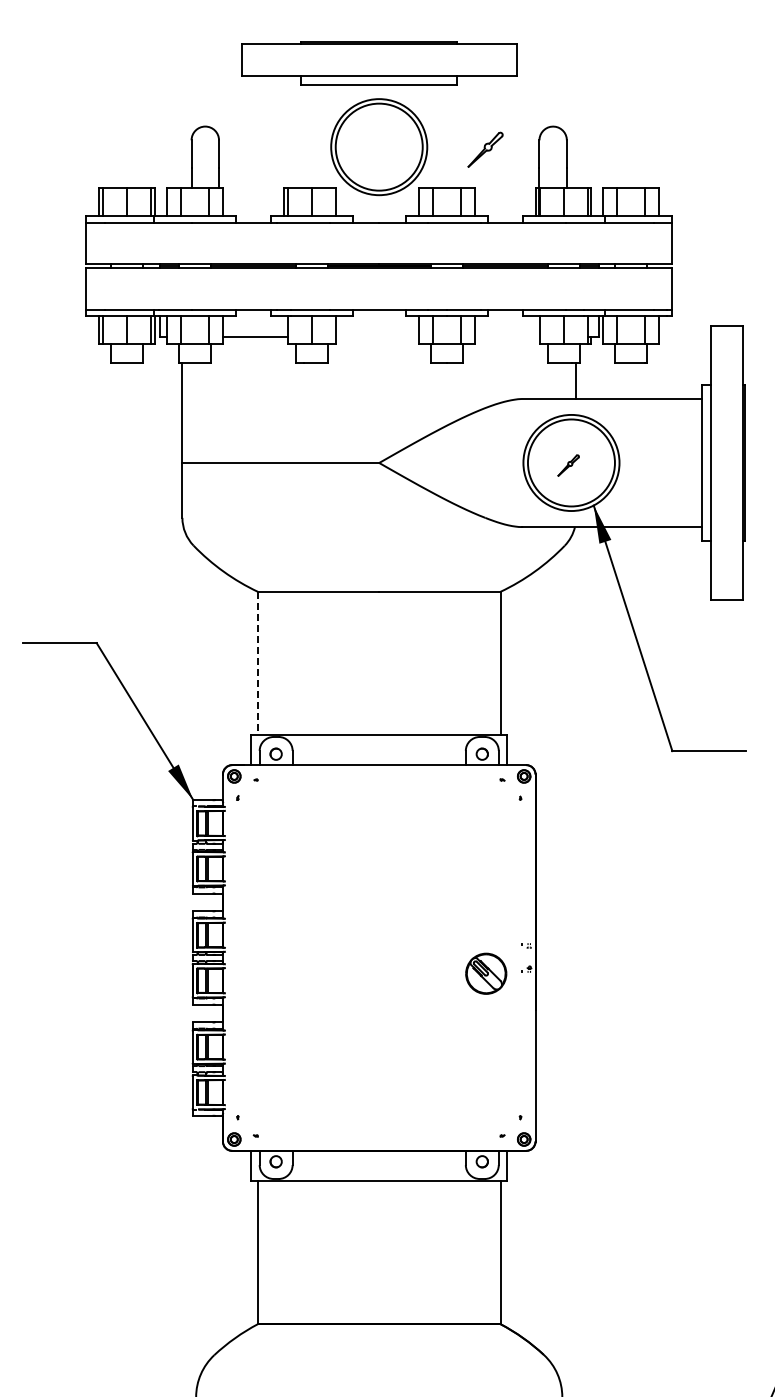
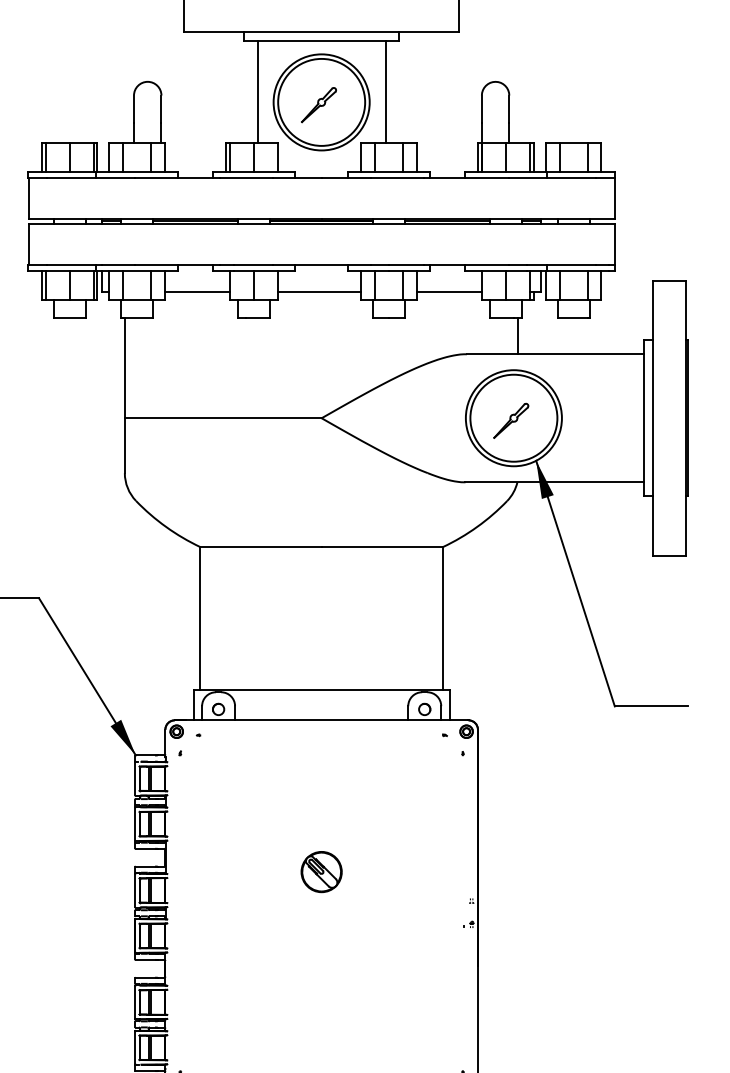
line: (315, 136) -> (257, 91), added
line: (443, 136) -> (385, 91), added
part: (485, 149) -> (318, 104), moved
line: (377, 337) -> (319, 292), added
line: (506, 337) -> (448, 292), added
part: (568, 465) -> (510, 420), size x1.67
line: (257, 663) -> (199, 618), dashed -> solid
part: (486, 973) -> (321, 871), moved

